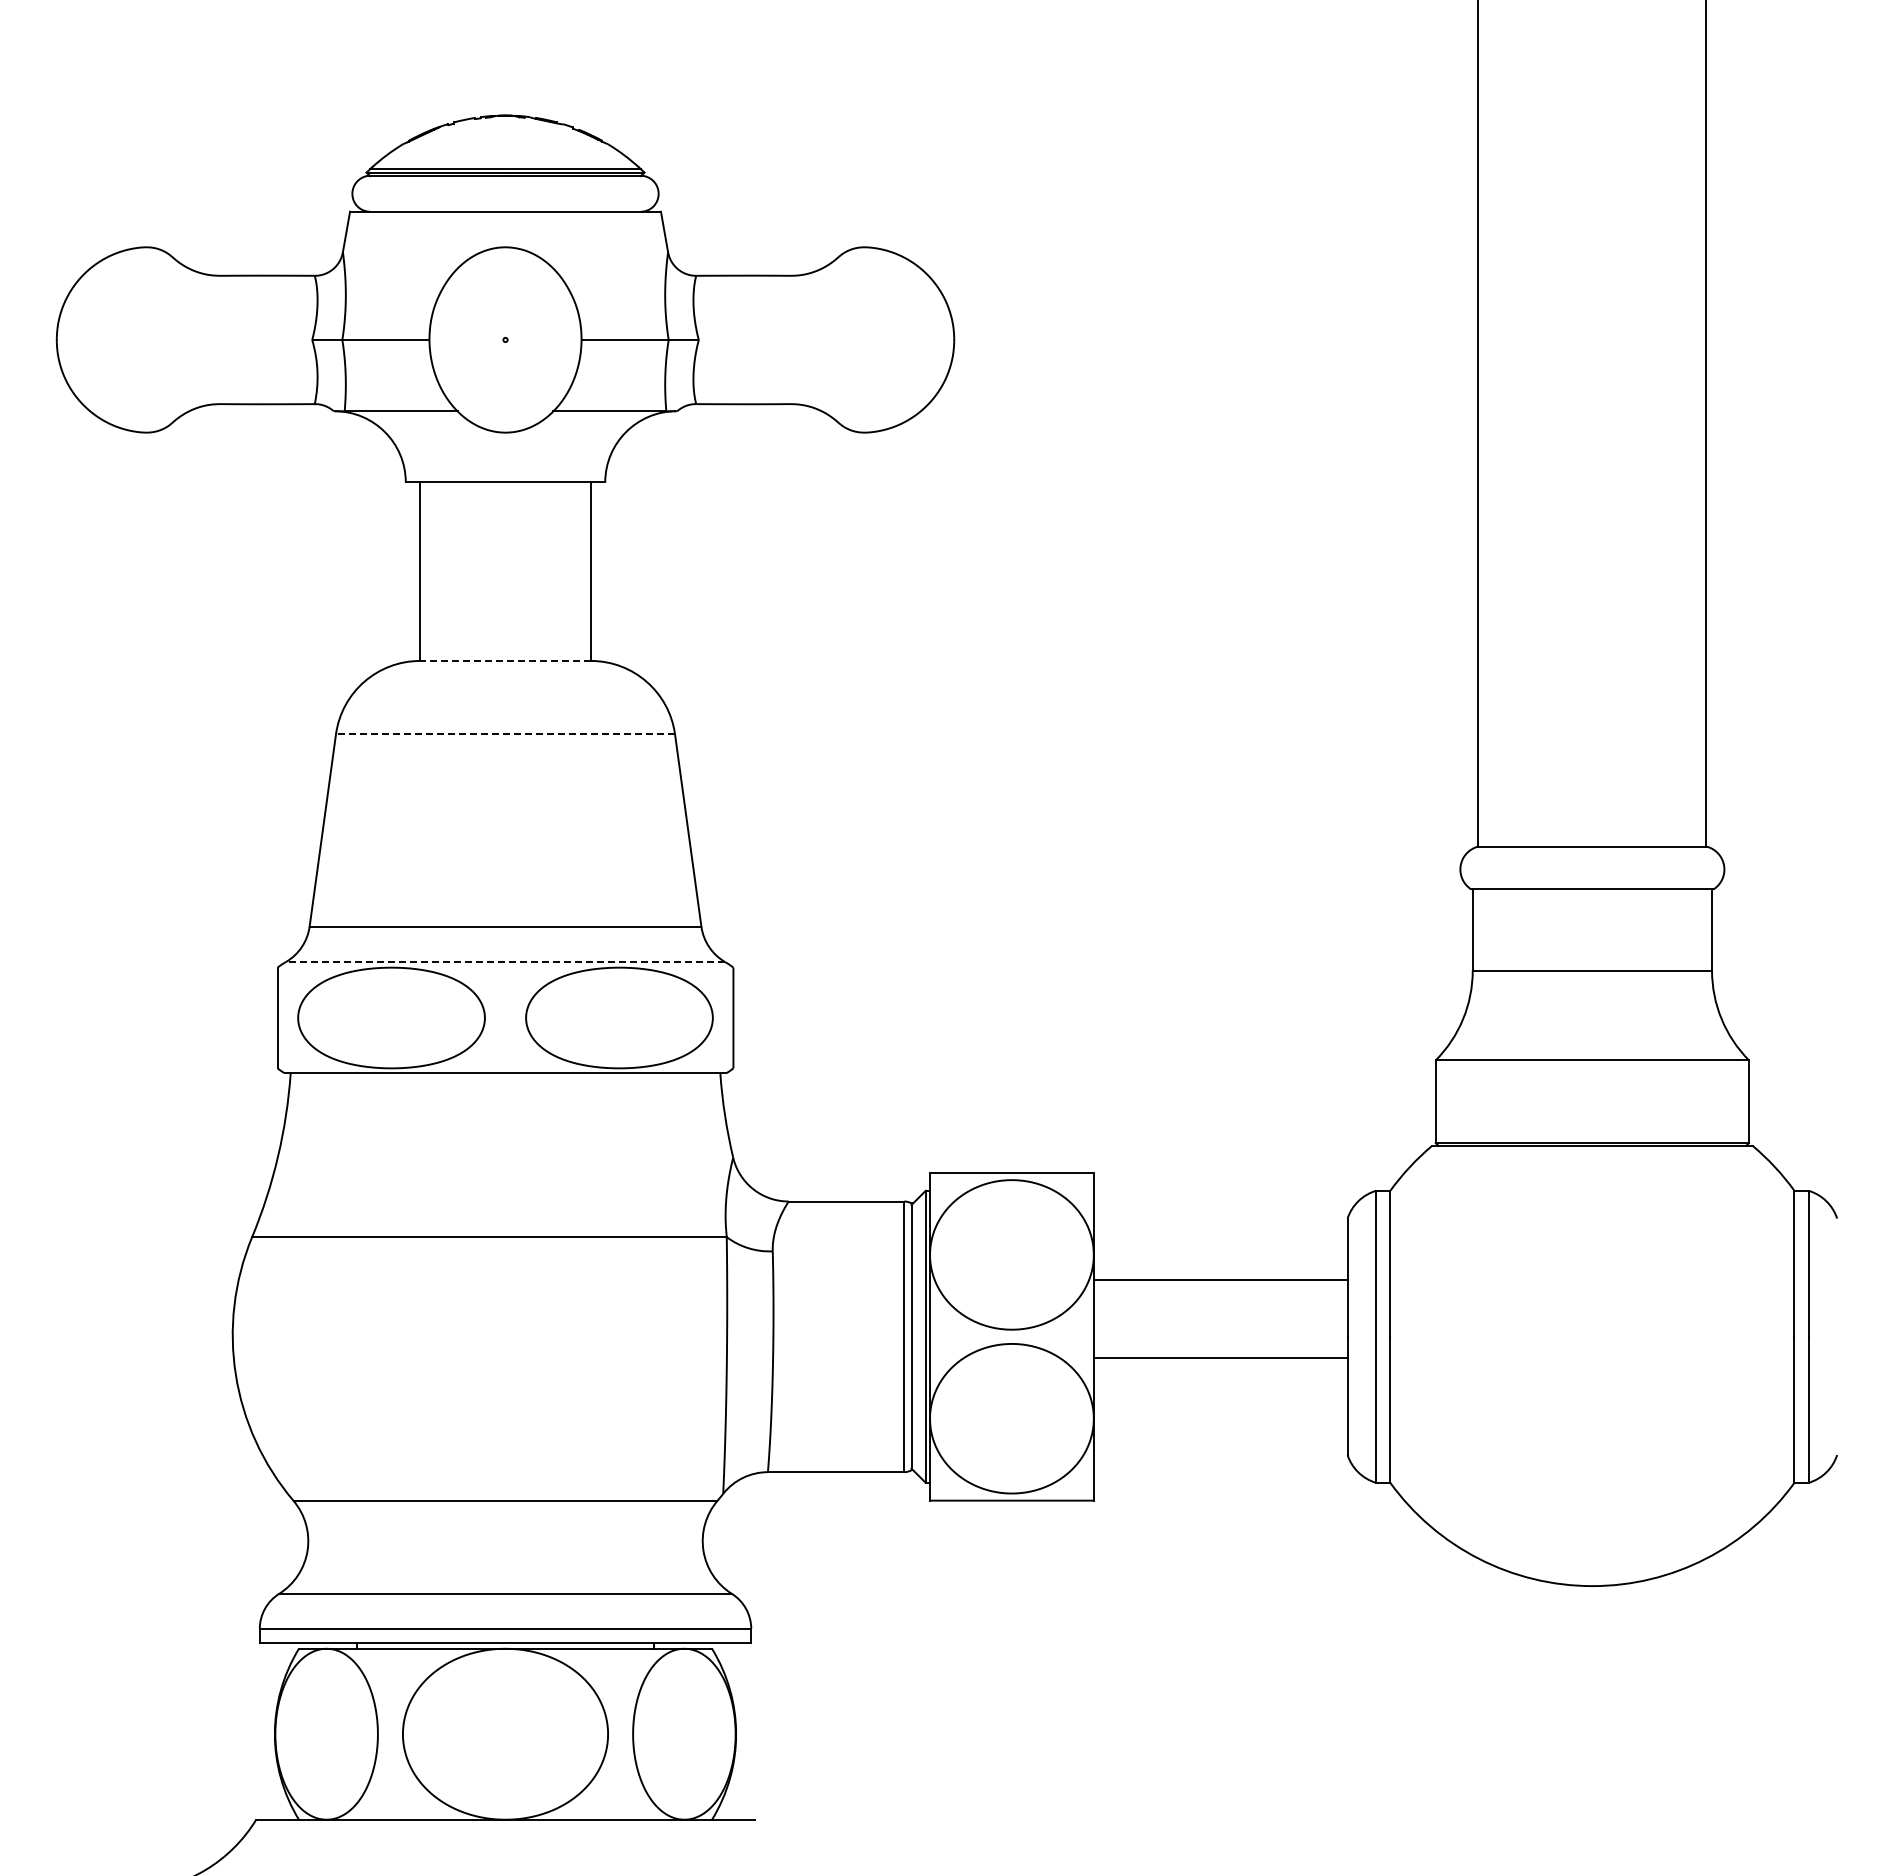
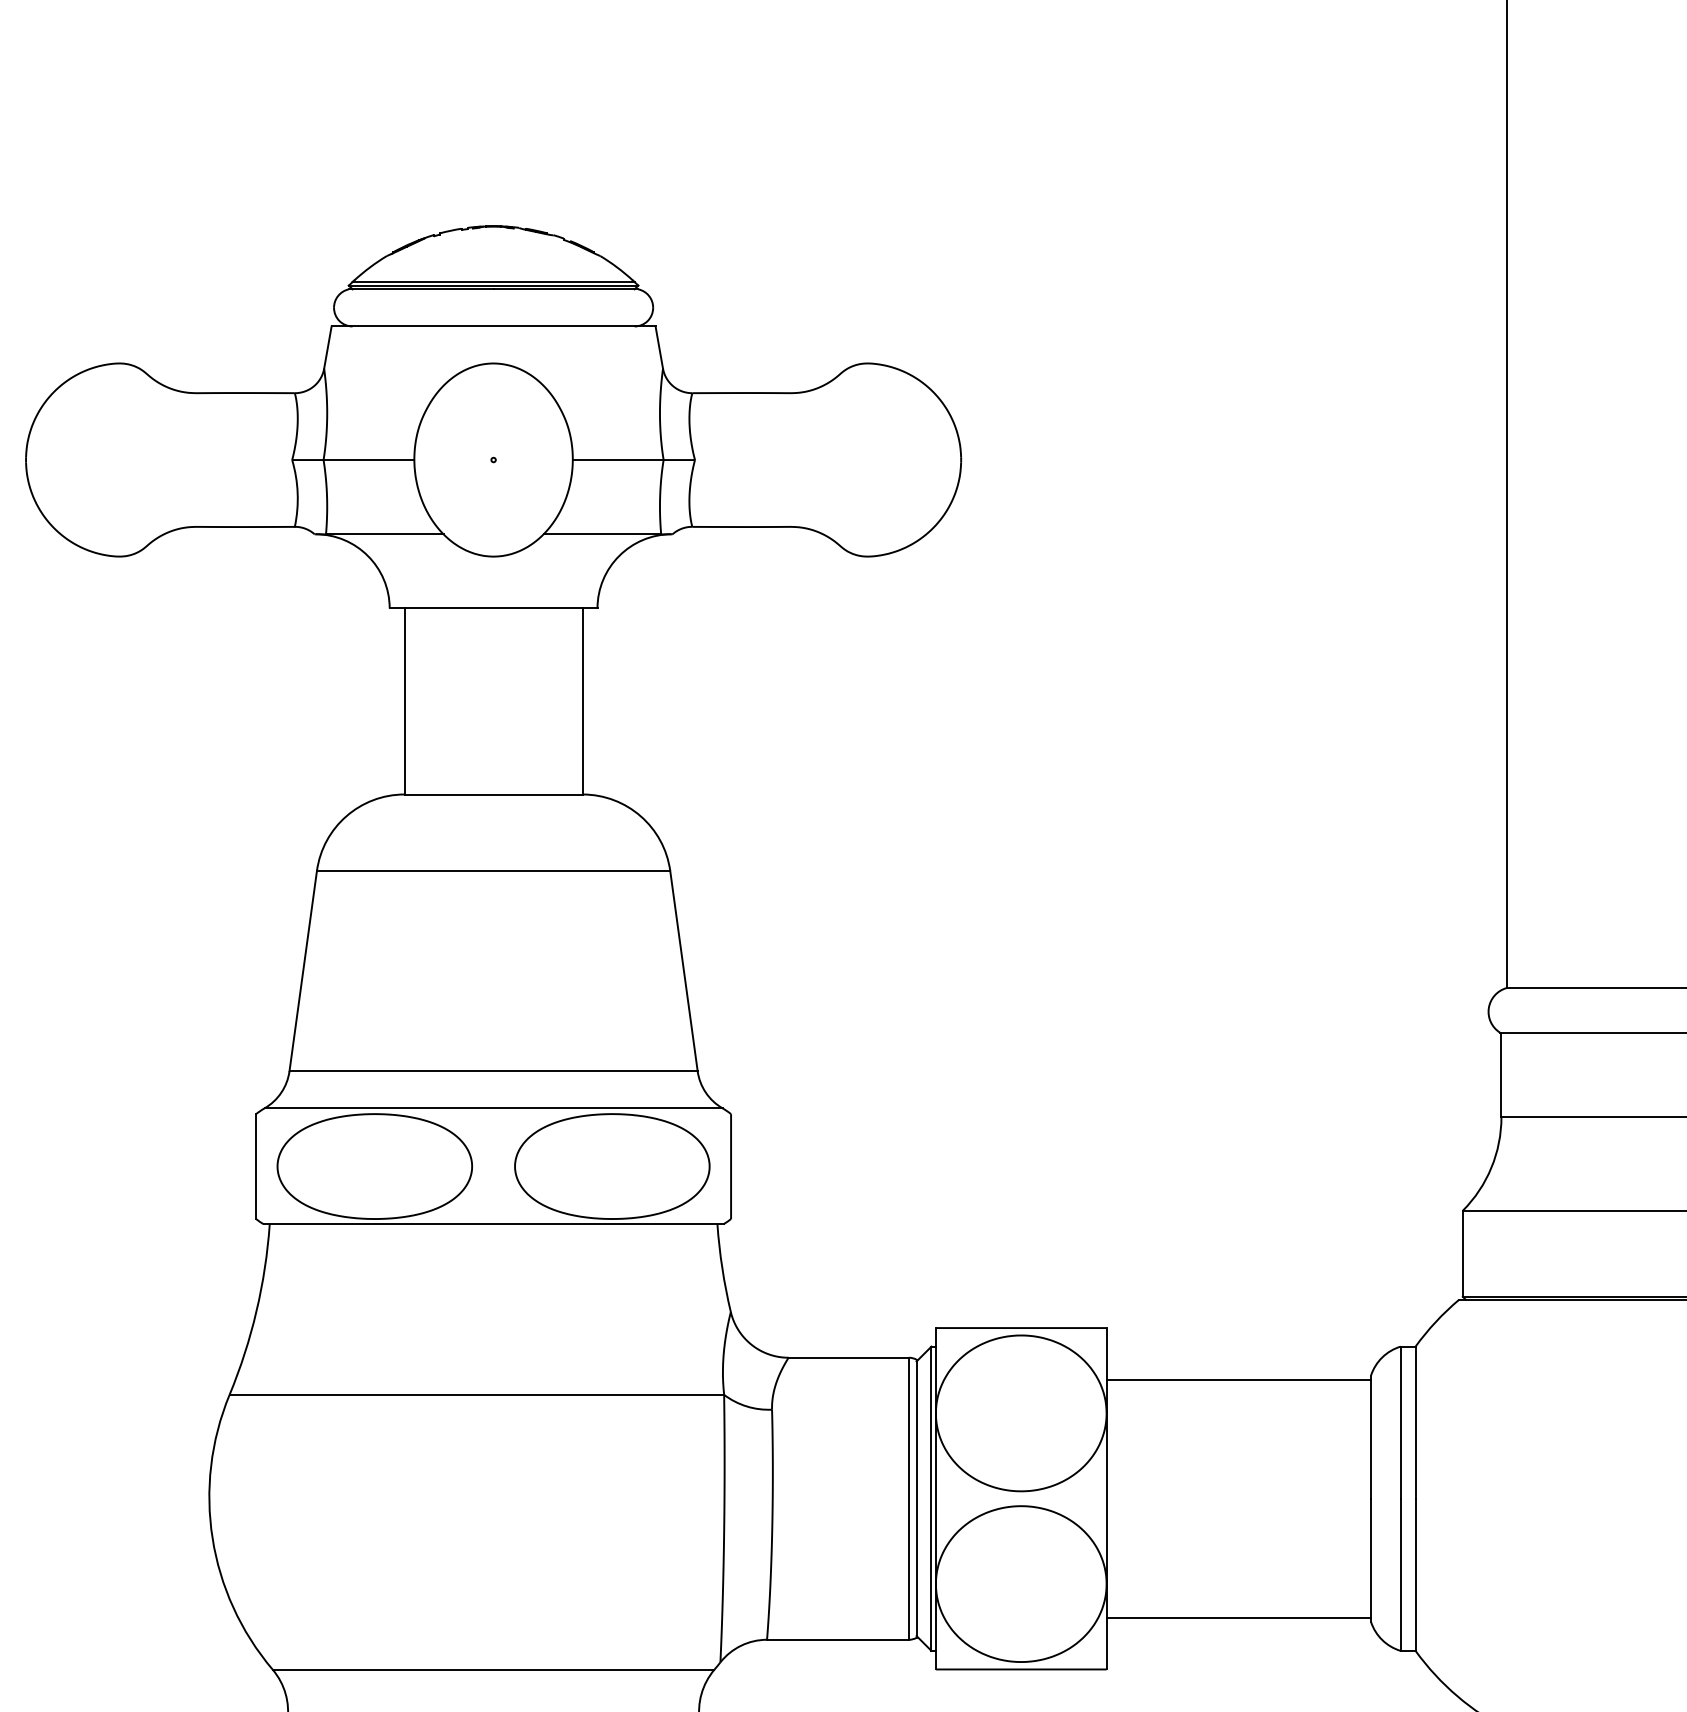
line: (505, 660) -> (493, 794), dashed -> solid
line: (505, 734) -> (493, 871), dashed -> solid
line: (505, 962) -> (493, 1108), dashed -> solid
line: (1220, 1279) -> (1238, 1379), moved
line: (1220, 1357) -> (1238, 1617), moved

